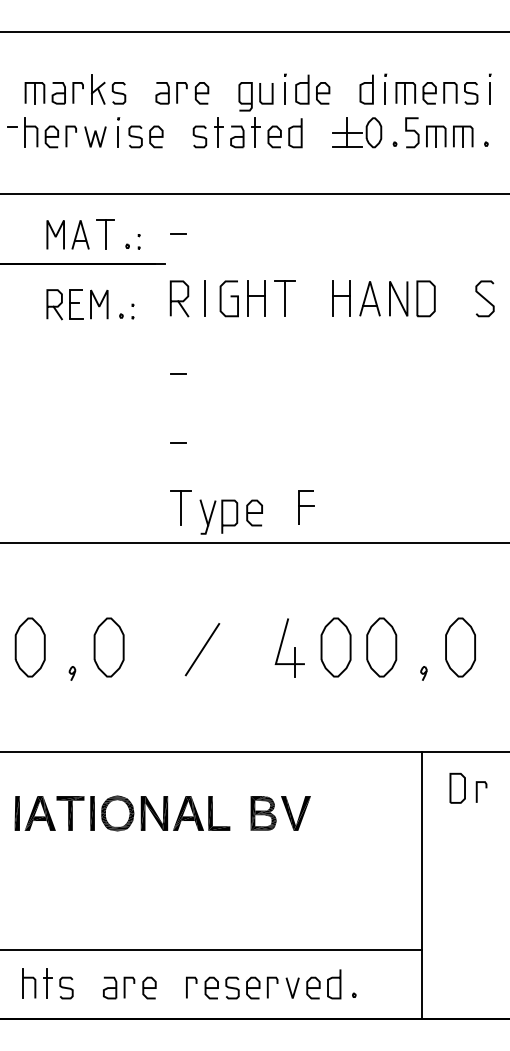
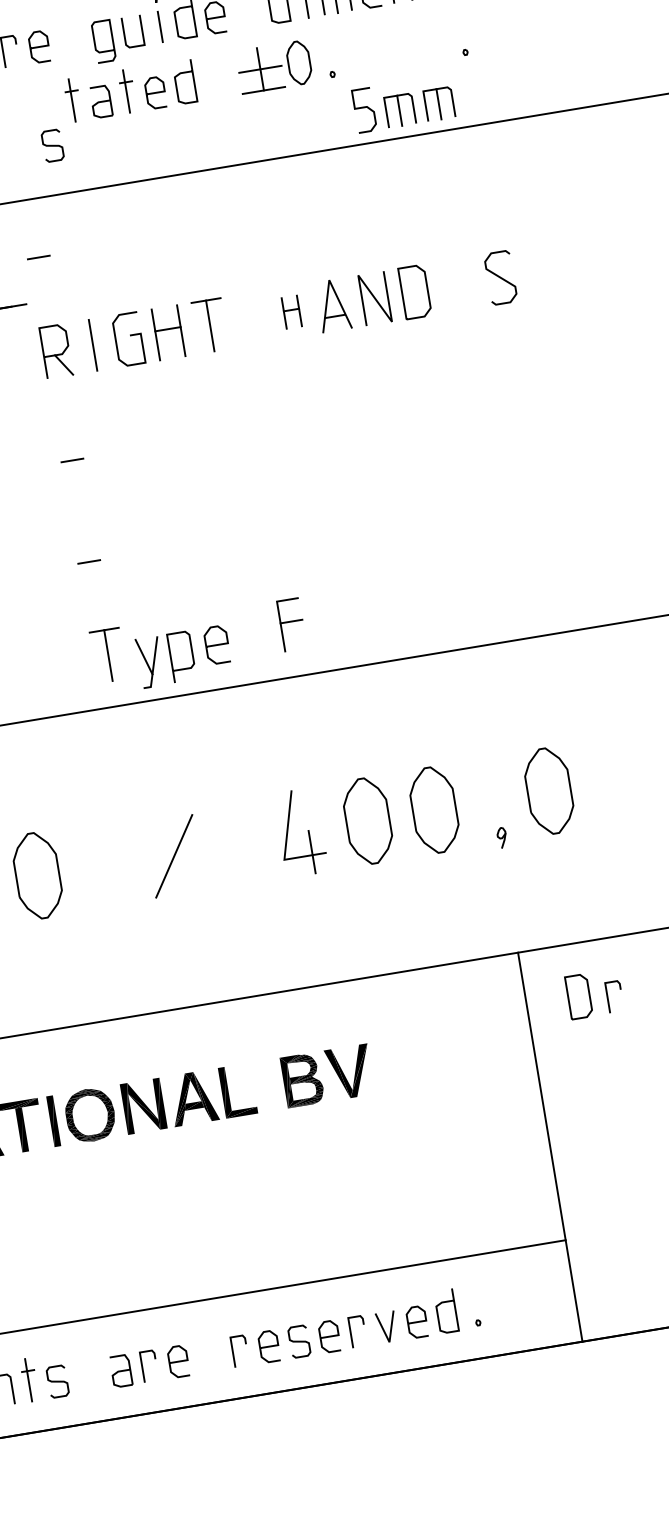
part: (439, 132) -> (403, 103), moved
curve: (199, 136) -> (51, 145), moved
part: (341, 298) -> (291, 311), size x0.6

